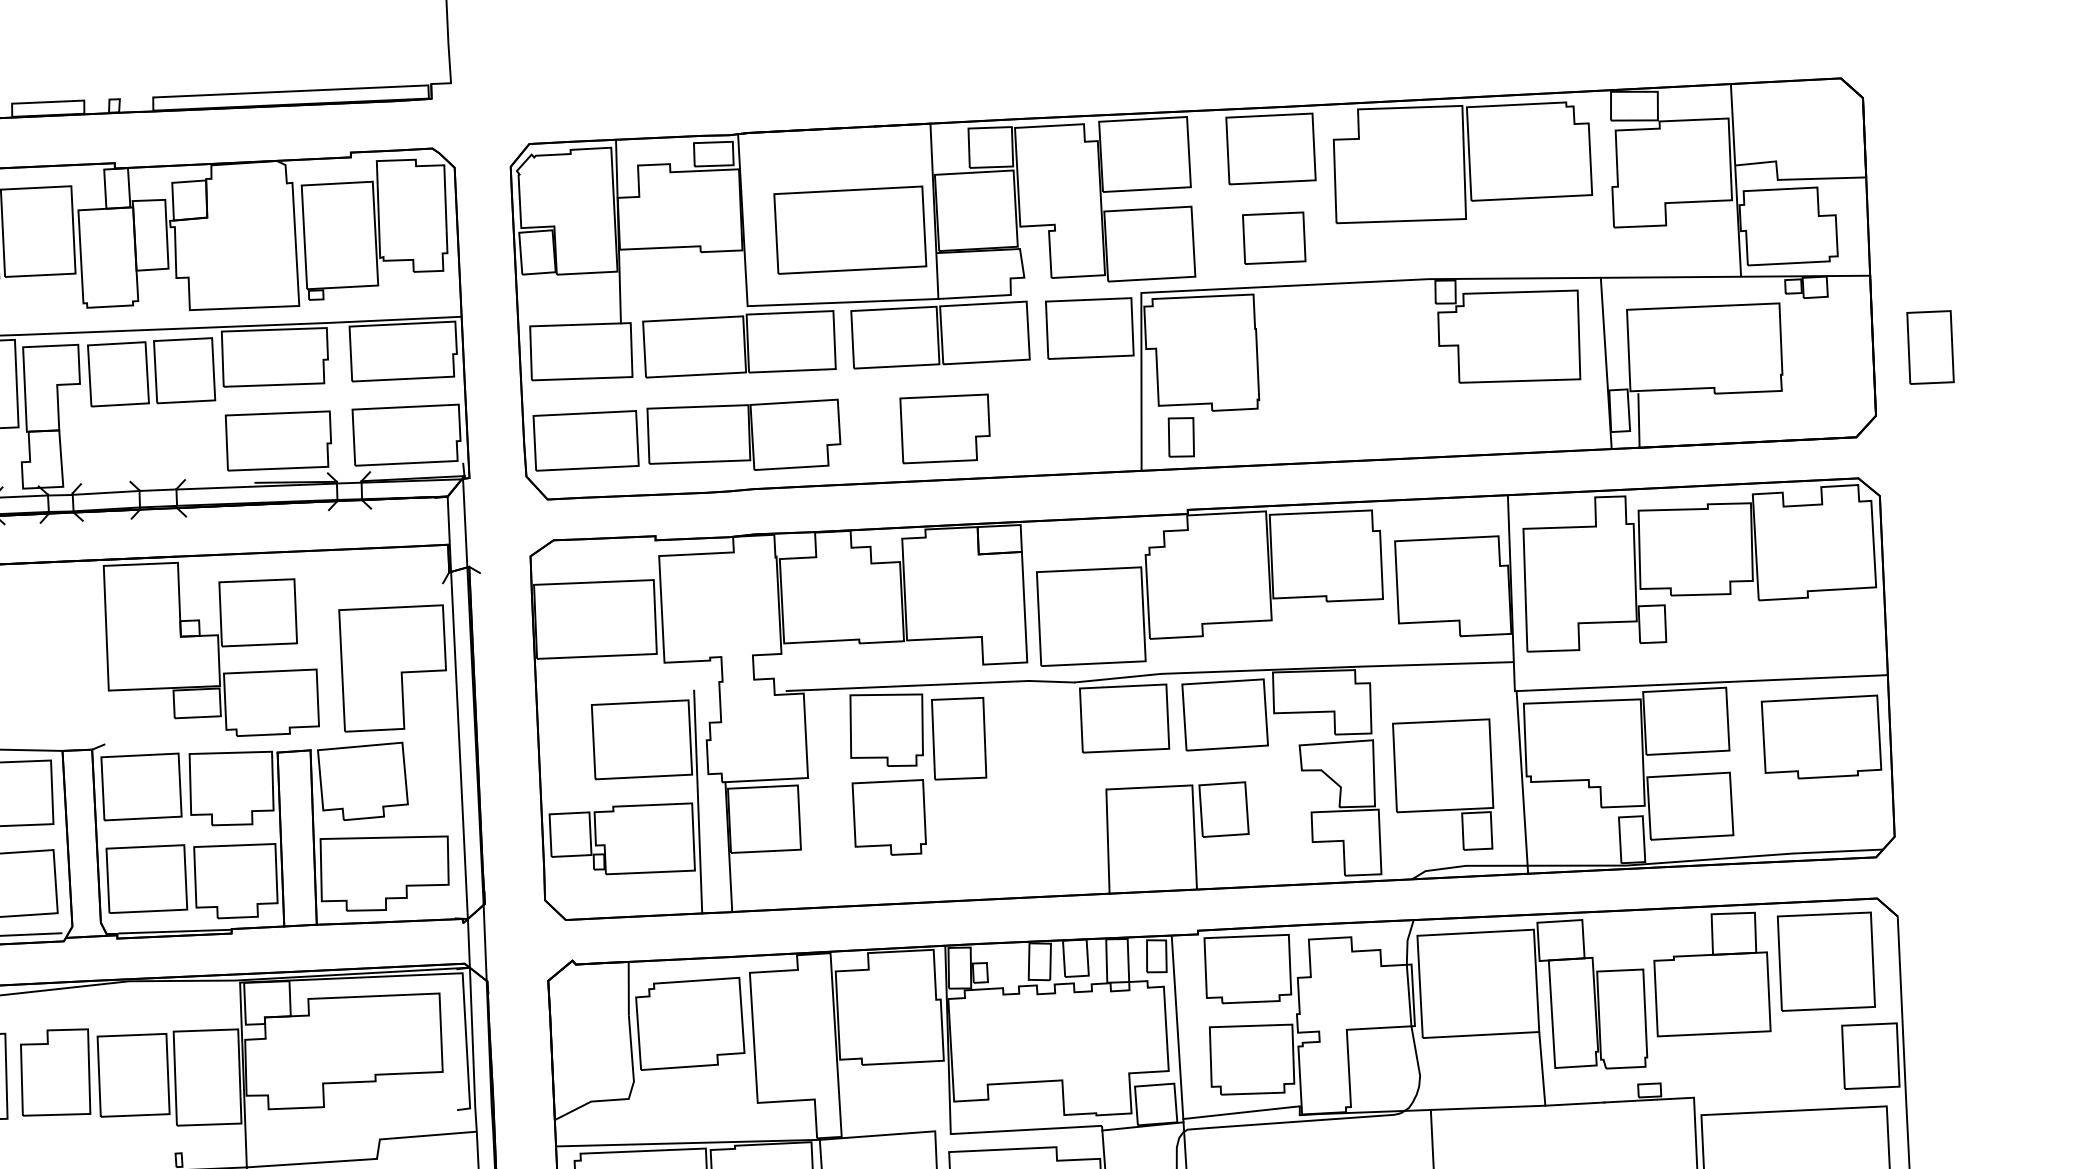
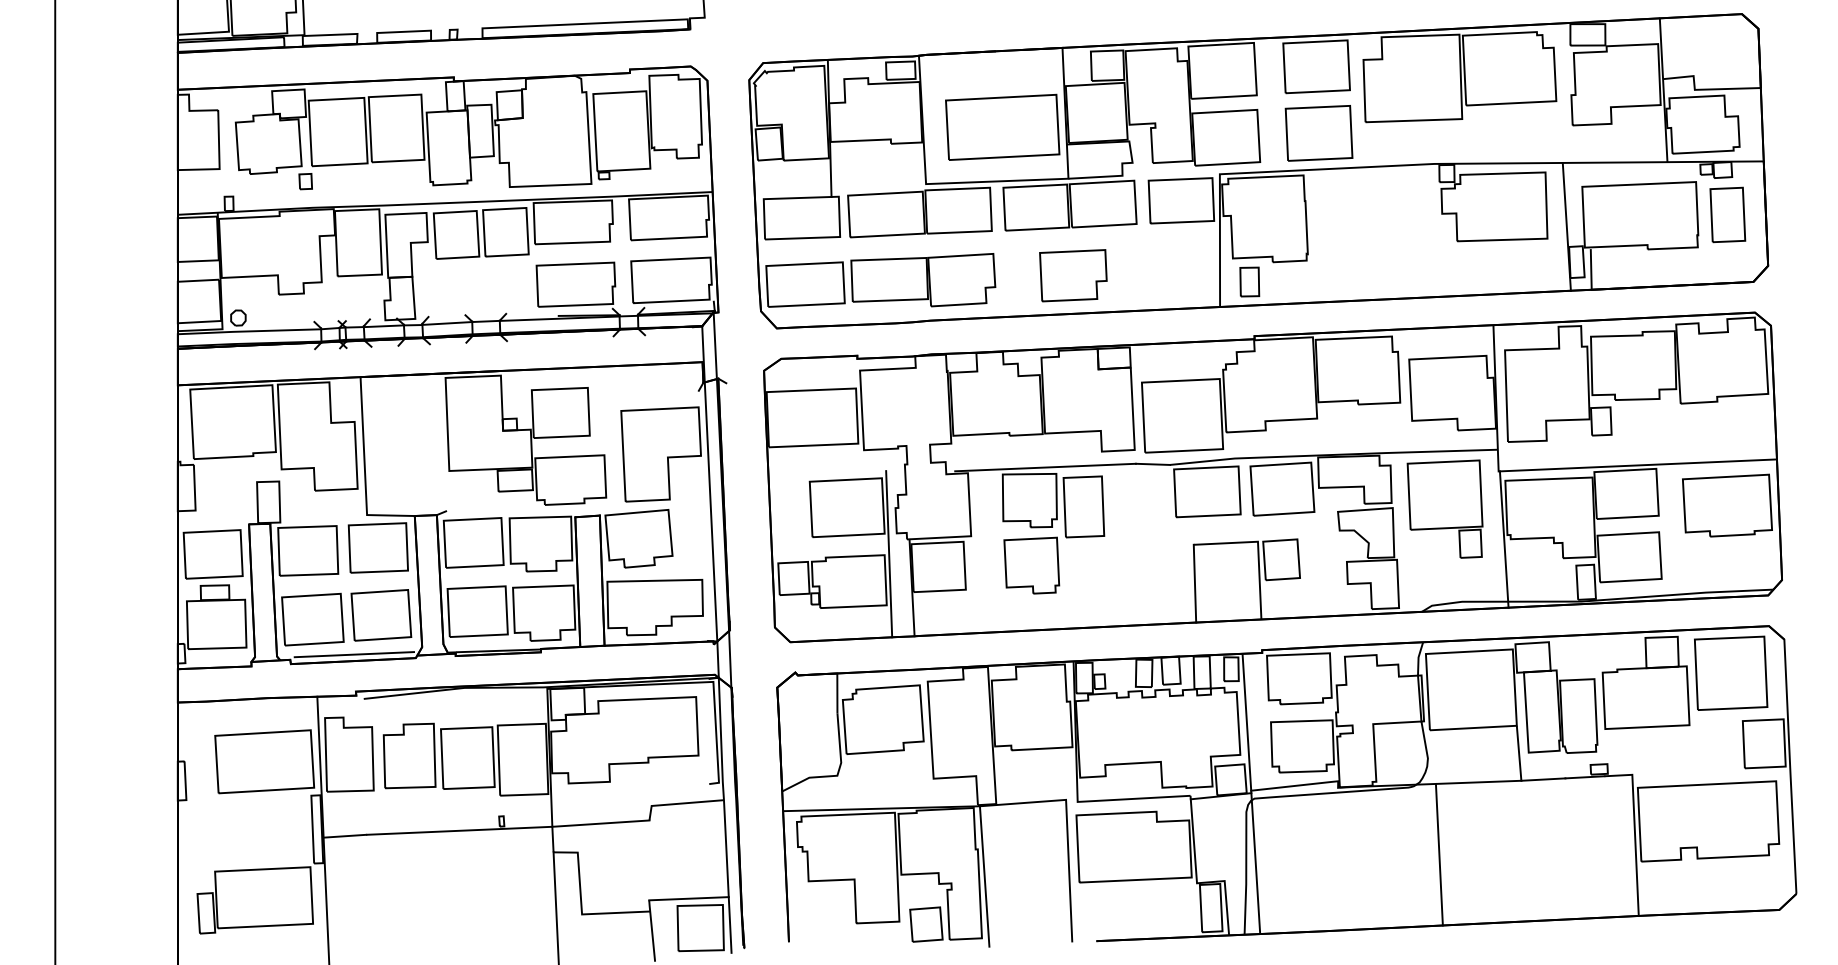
part: (1273, 238) -> (1318, 133), size x1.43
part: (1930, 346) -> (1727, 214), moved
part: (1442, 783) -> (1444, 508), moved

